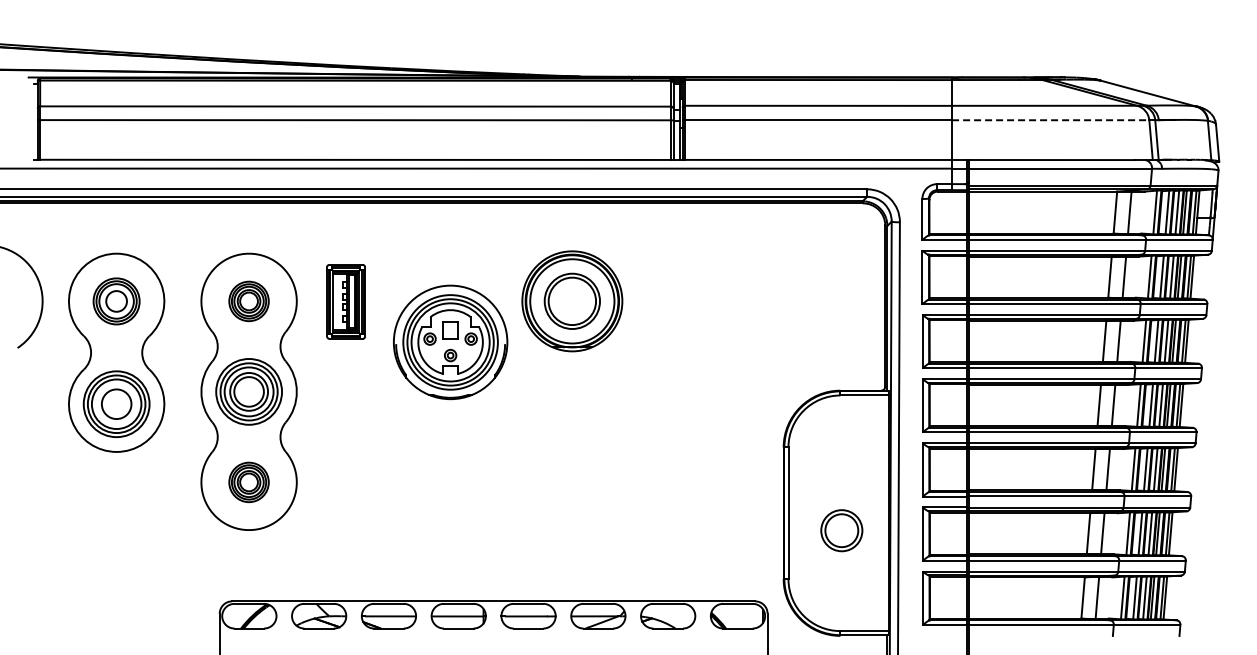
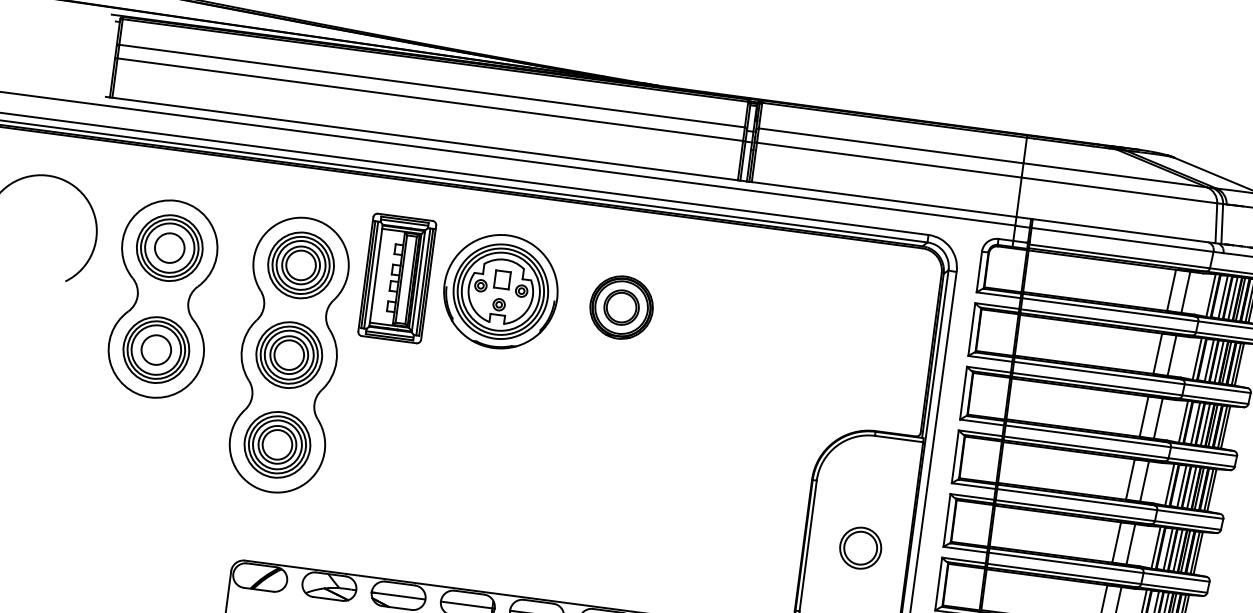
line: (1050, 120) -> (1119, 190), dashed -> solid
part: (116, 301) -> (169, 248), size x1.43
part: (248, 301) -> (300, 265), size x1.67
part: (345, 301) -> (396, 278), size x1.67
part: (572, 301) -> (621, 307), size x0.62
part: (450, 342) -> (500, 291), moved
part: (248, 482) -> (276, 444), size x1.67
part: (841, 530) -> (860, 547), moved

